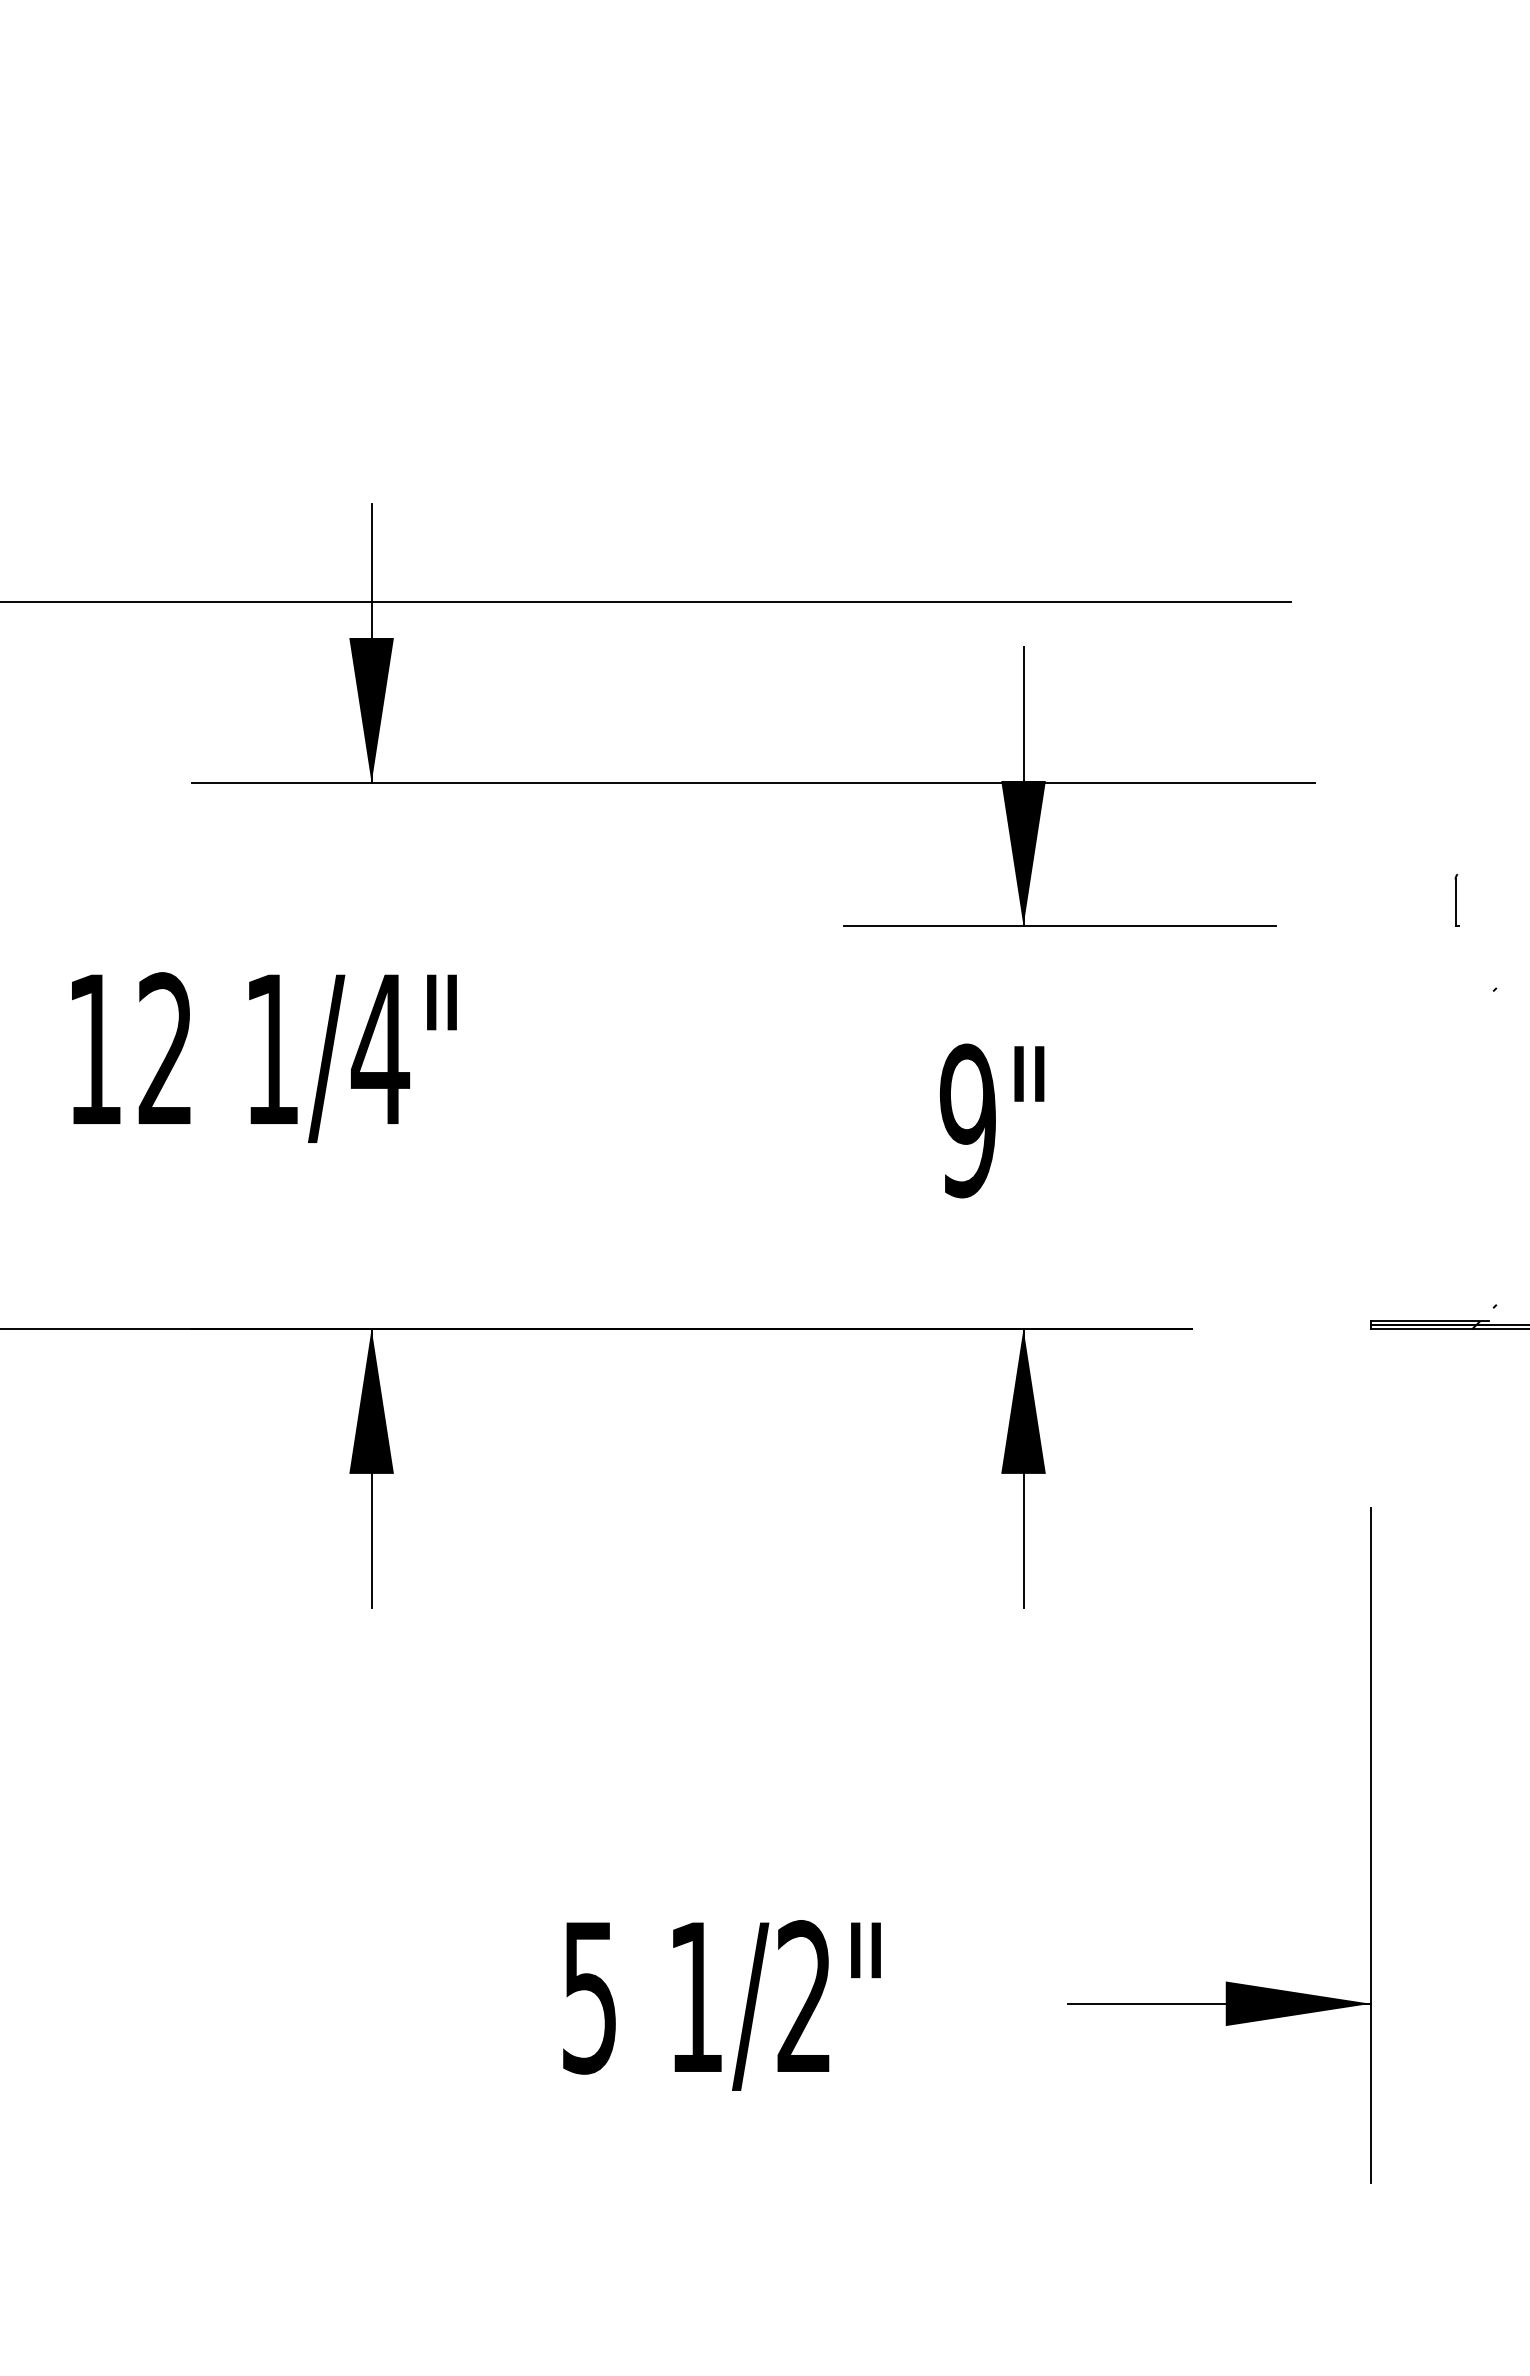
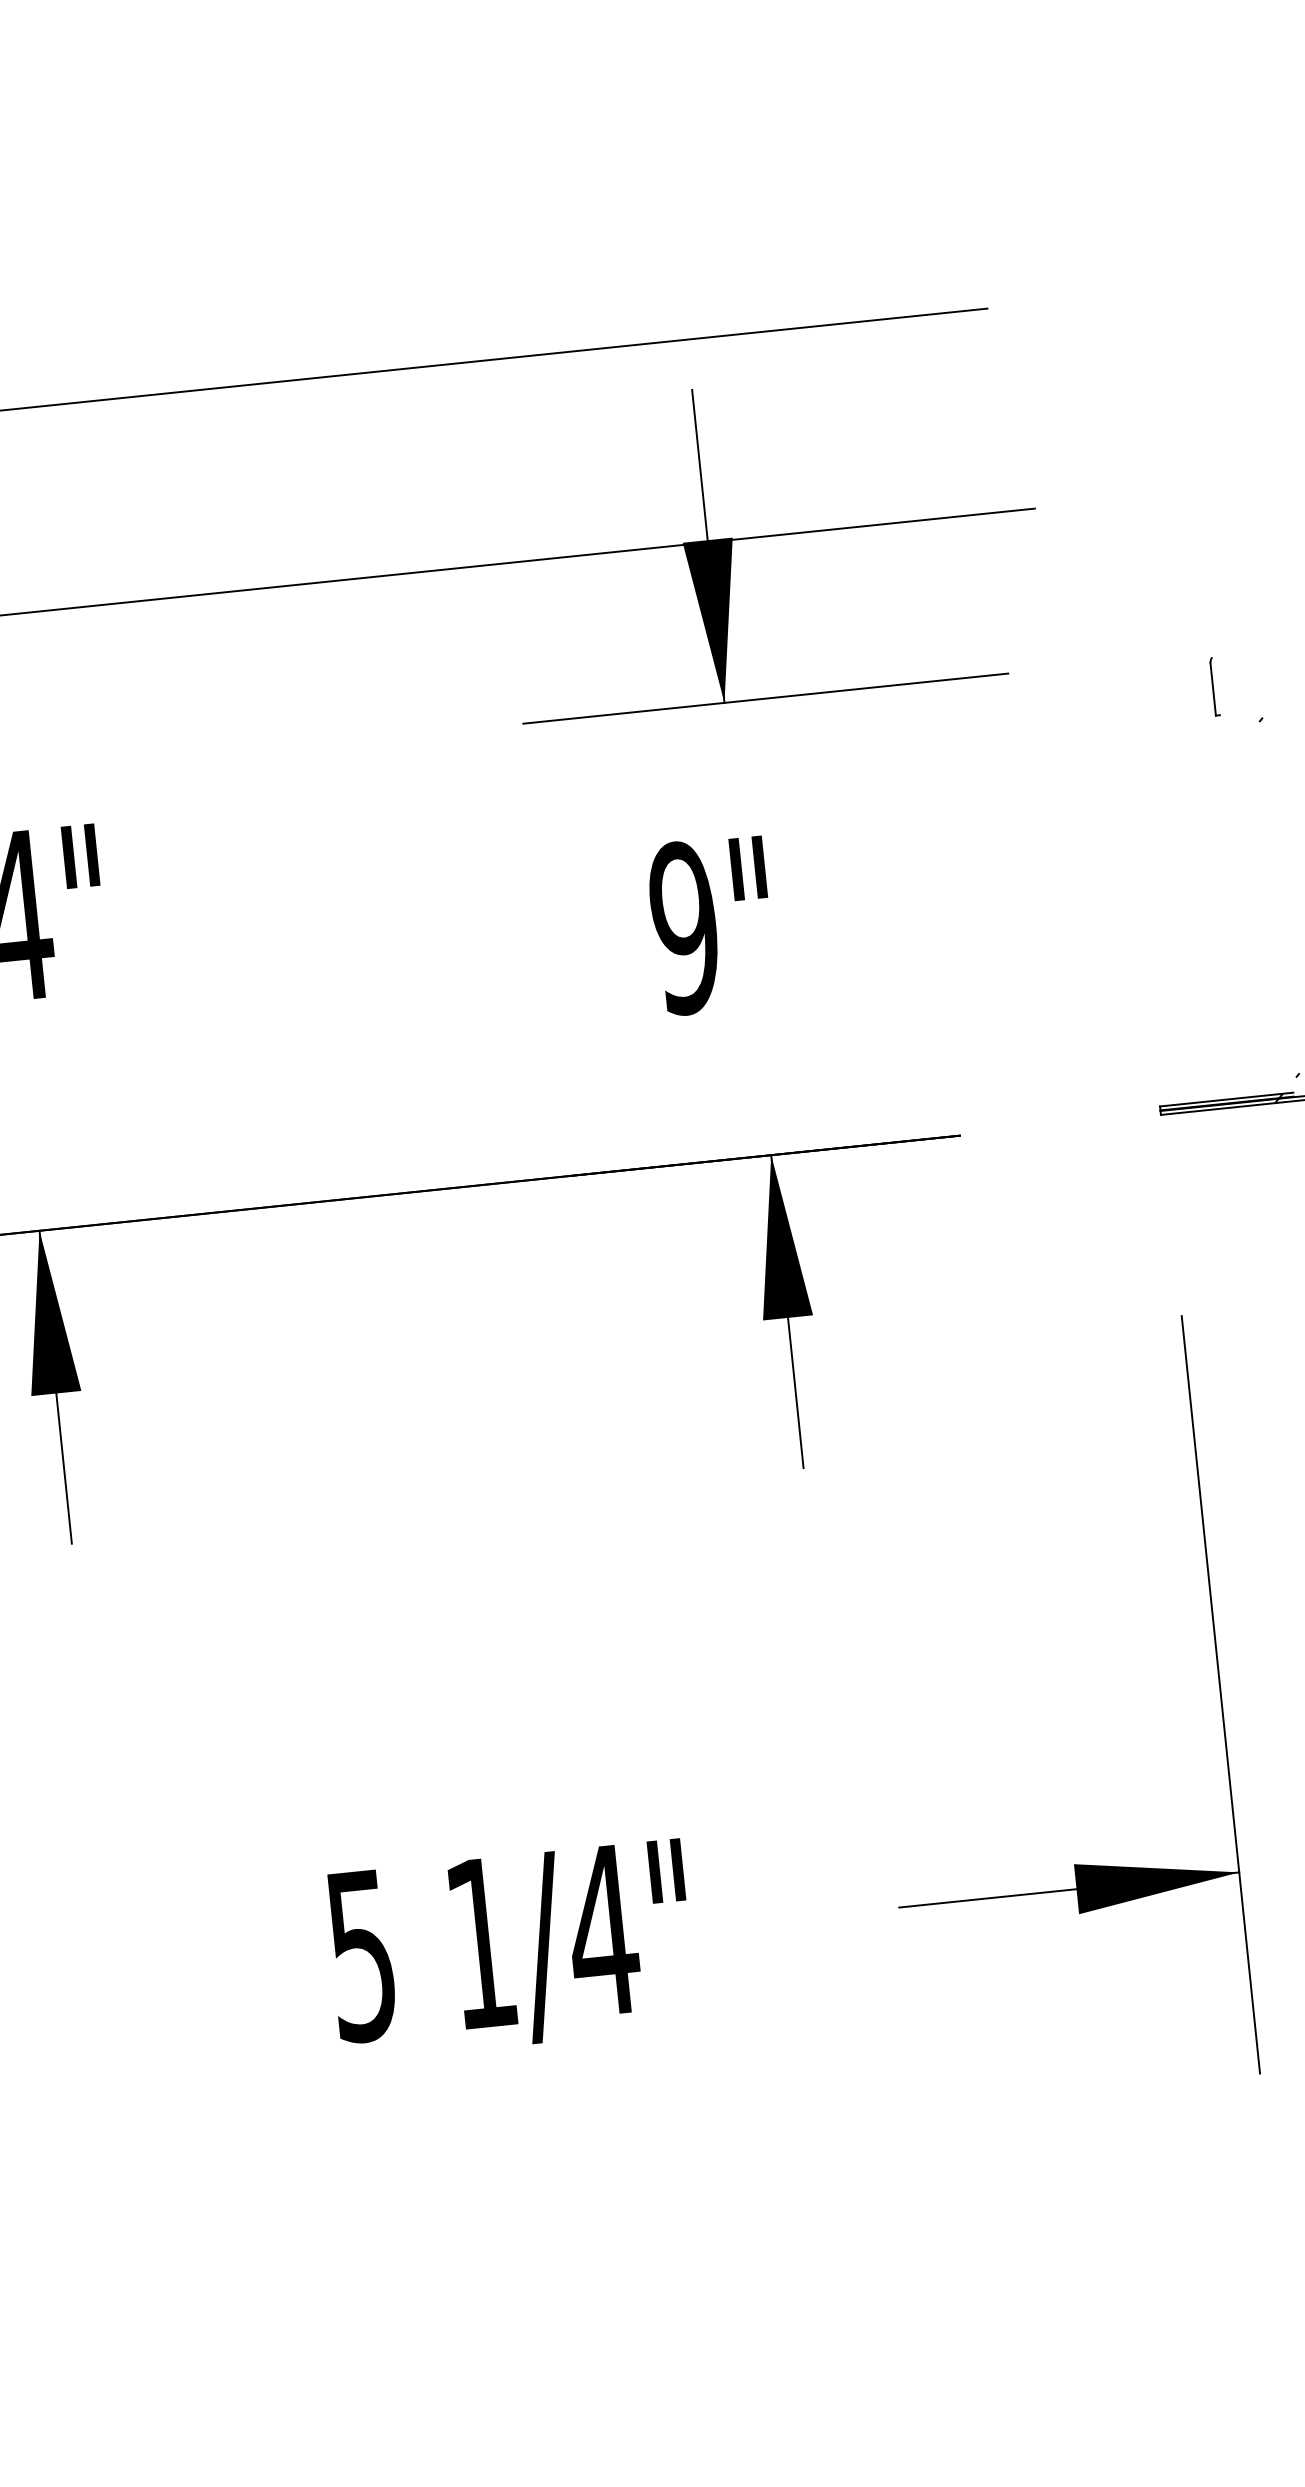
part: (1456, 900) -> (1214, 686), moved
text: (804, 1995) -> (602, 1928), 1/2" -> 1/4"

